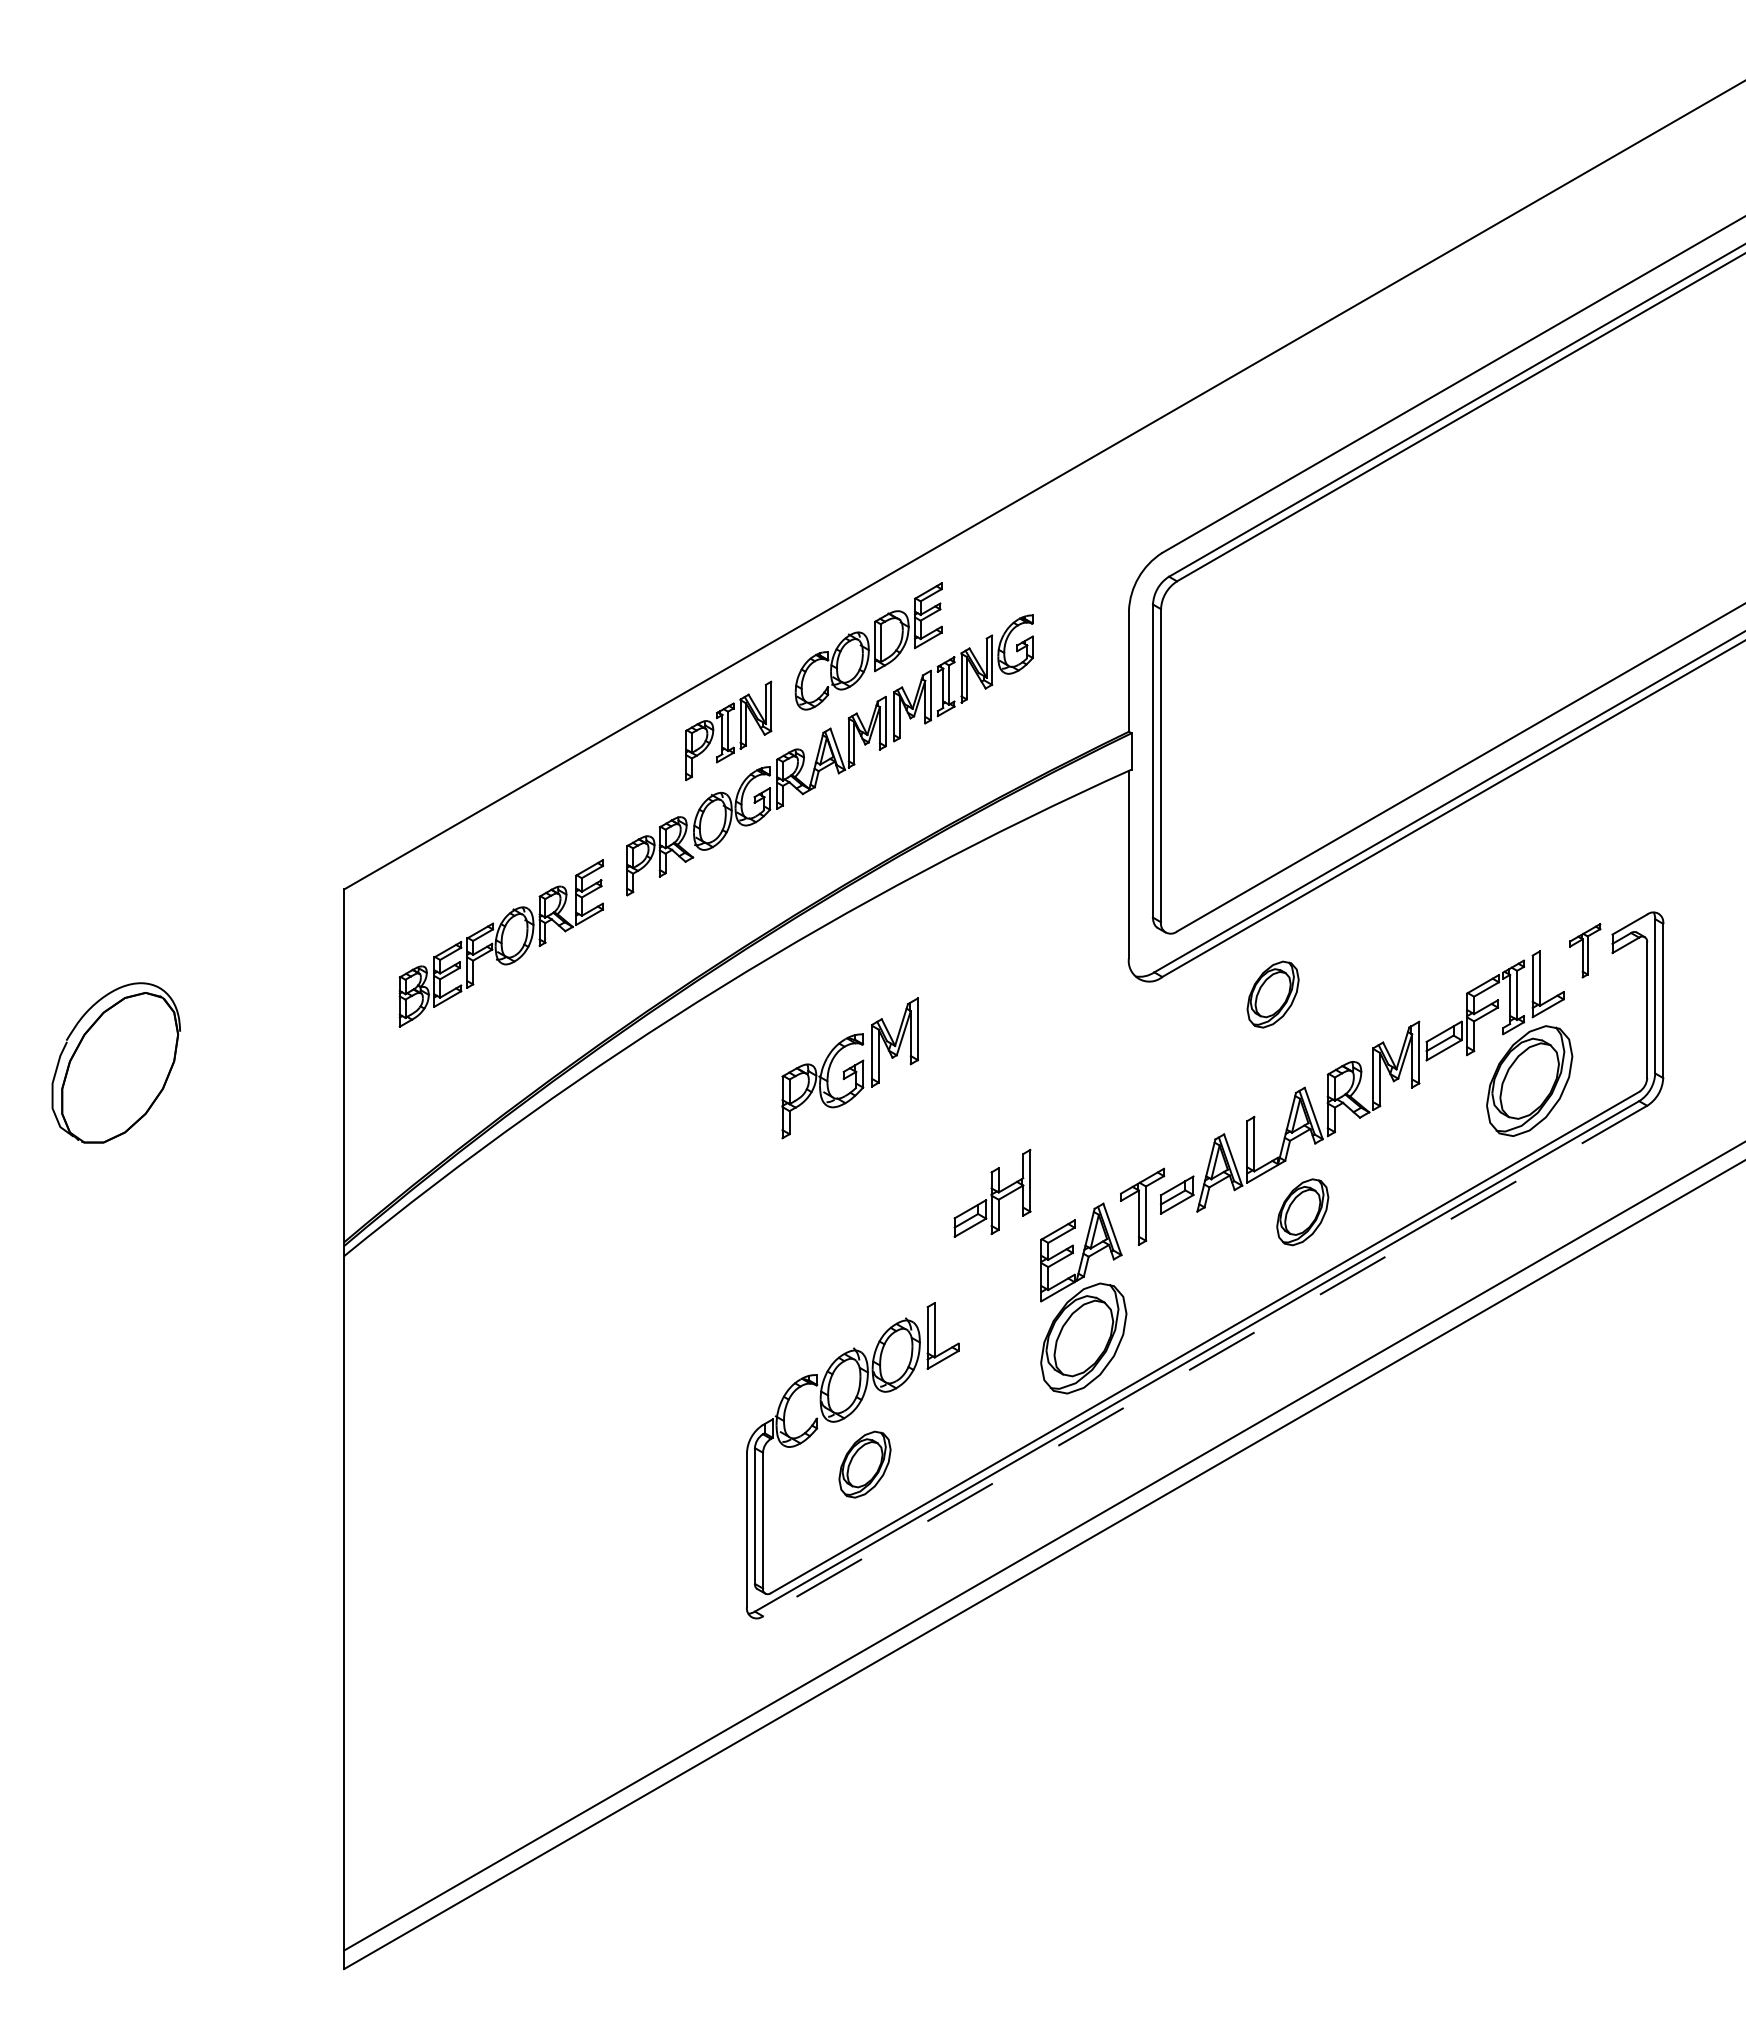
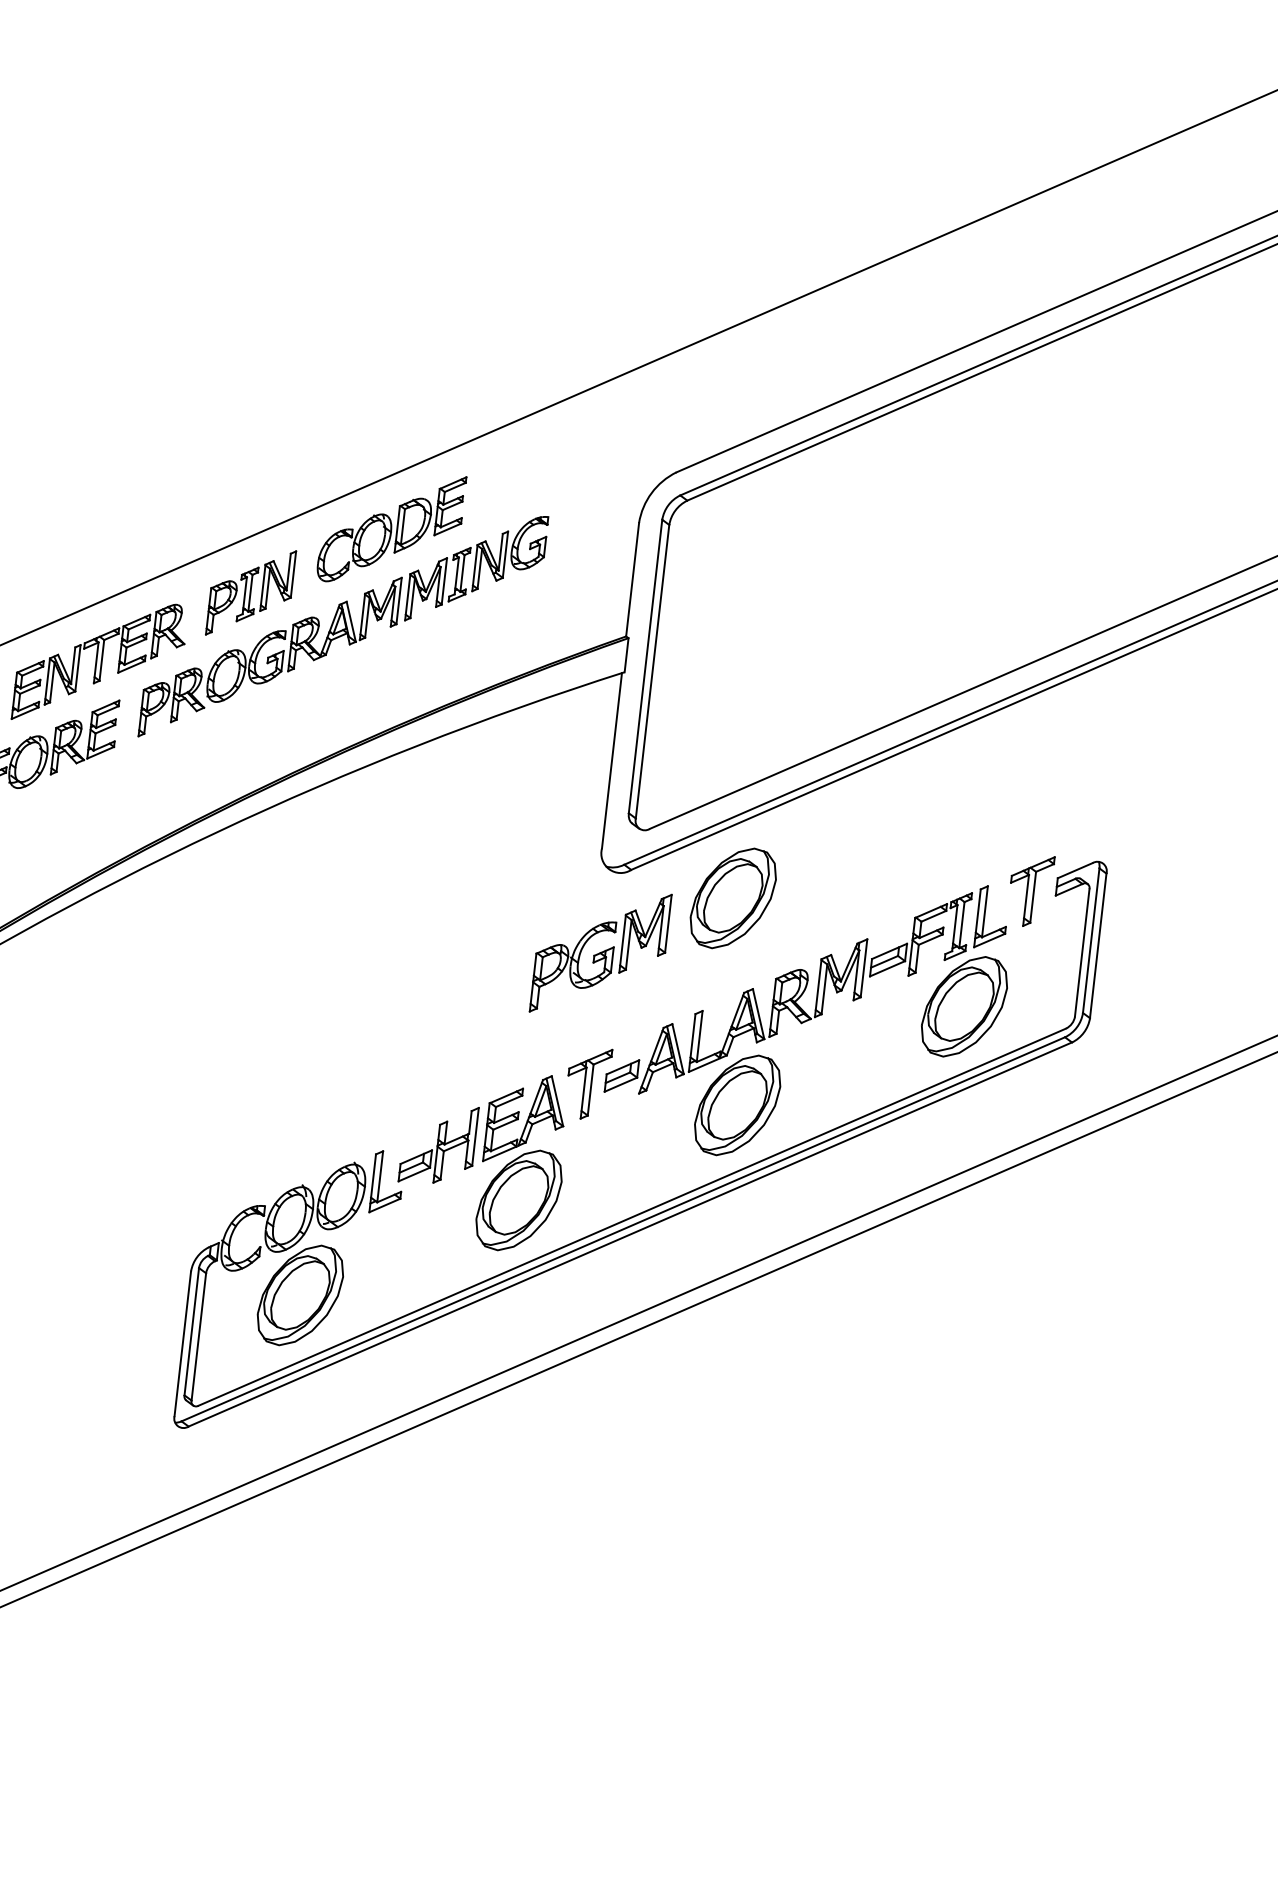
part: (577, 822) -> (99, 662), added
part: (1584, 950) -> (1029, 890), size x1.43
part: (1272, 994) -> (732, 898), size x1.67
part: (849, 1068) -> (600, 953), moved
part: (992, 1192) -> (438, 1143), moved
part: (1302, 1212) -> (737, 1105), size x1.67
line: (1204, 1361) -> (629, 1234), dashed -> solid
part: (864, 1464) -> (299, 1295), size x1.67

